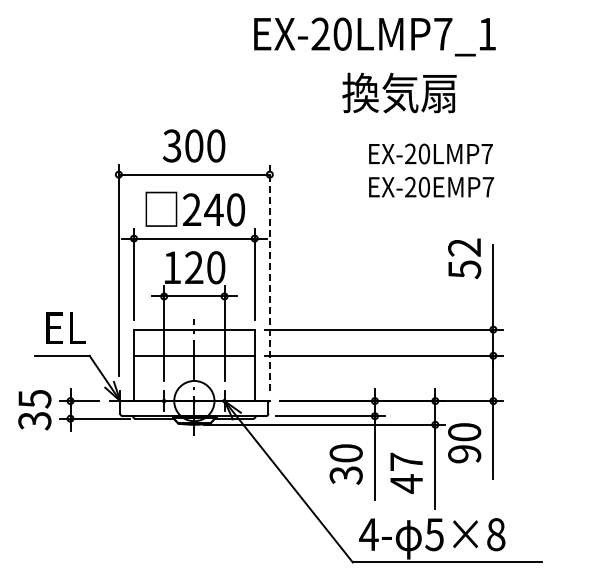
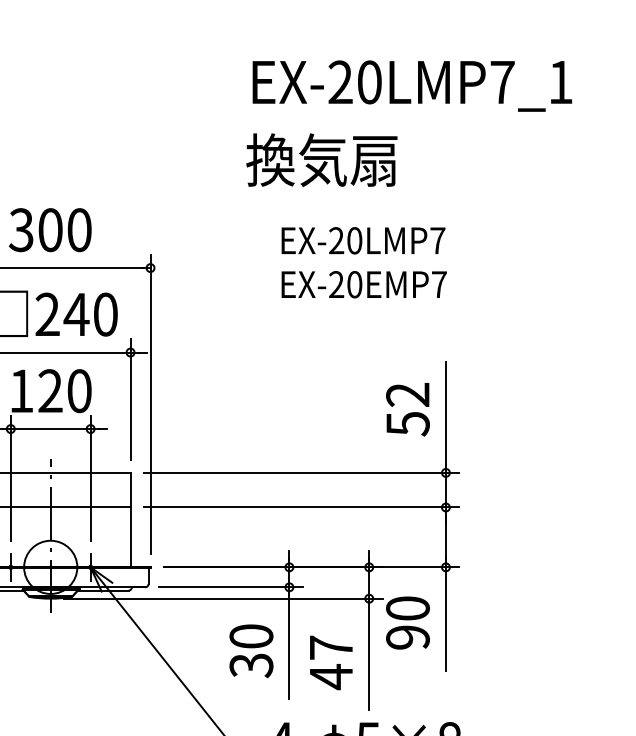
text: (374, 36) -> (411, 85), moved
text: (464, 258) -> (407, 409), moved
line: (269, 277) -> (150, 403), dashed -> solid

